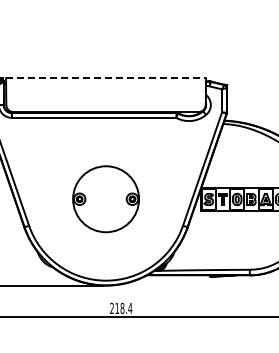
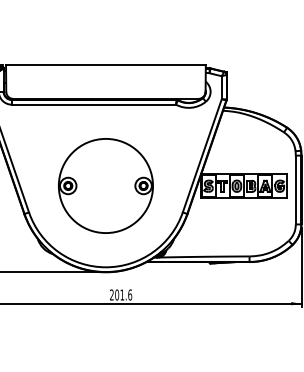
line: (105, 78) -> (105, 65), dashed -> solid
part: (105, 198) -> (105, 185), size x1.43
text: (123, 307) -> (123, 294), 218.4 -> 201.6

